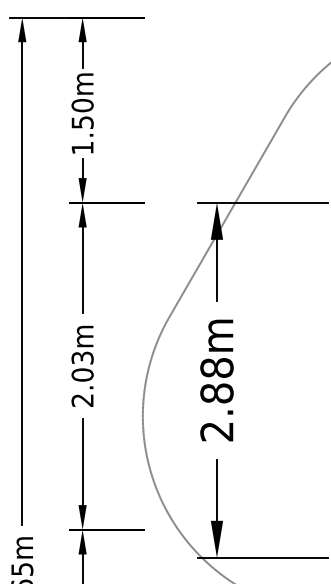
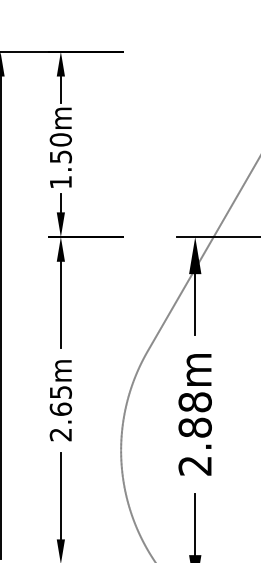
text: (82, 366) -> (60, 400), 2.03m -> 2.65m

